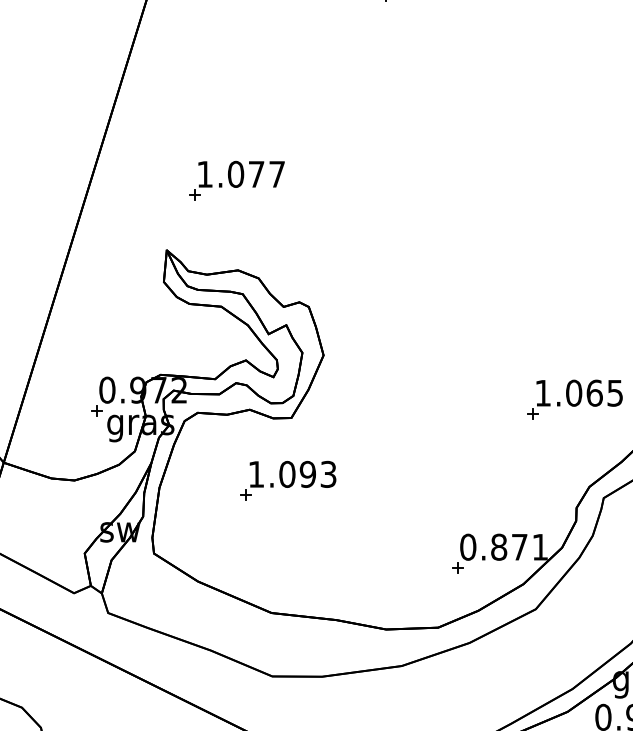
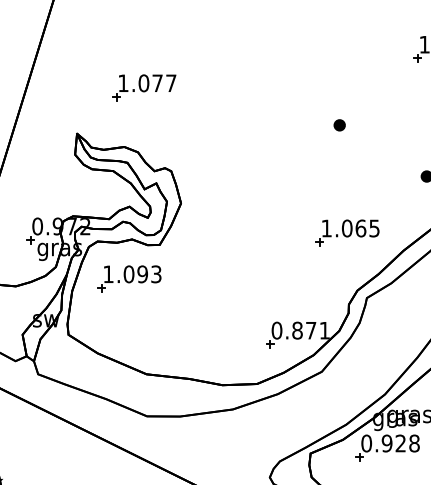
part: (236, 180) -> (144, 87), moved
part: (562, 237) -> (339, 125), added
part: (288, 480) -> (129, 278), moved

